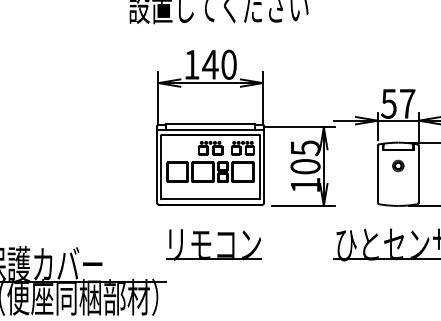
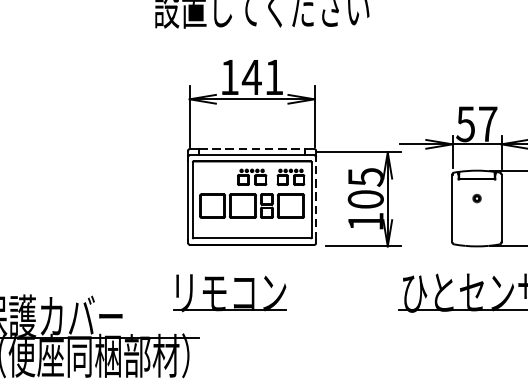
text: (228, 64) -> (273, 77), 140 -> 141
line: (211, 124) -> (253, 148), solid -> dashed
part: (398, 165) -> (477, 197), size x0.6
line: (264, 167) -> (316, 200), solid -> dashed
part: (213, 244) -> (229, 292), moved

